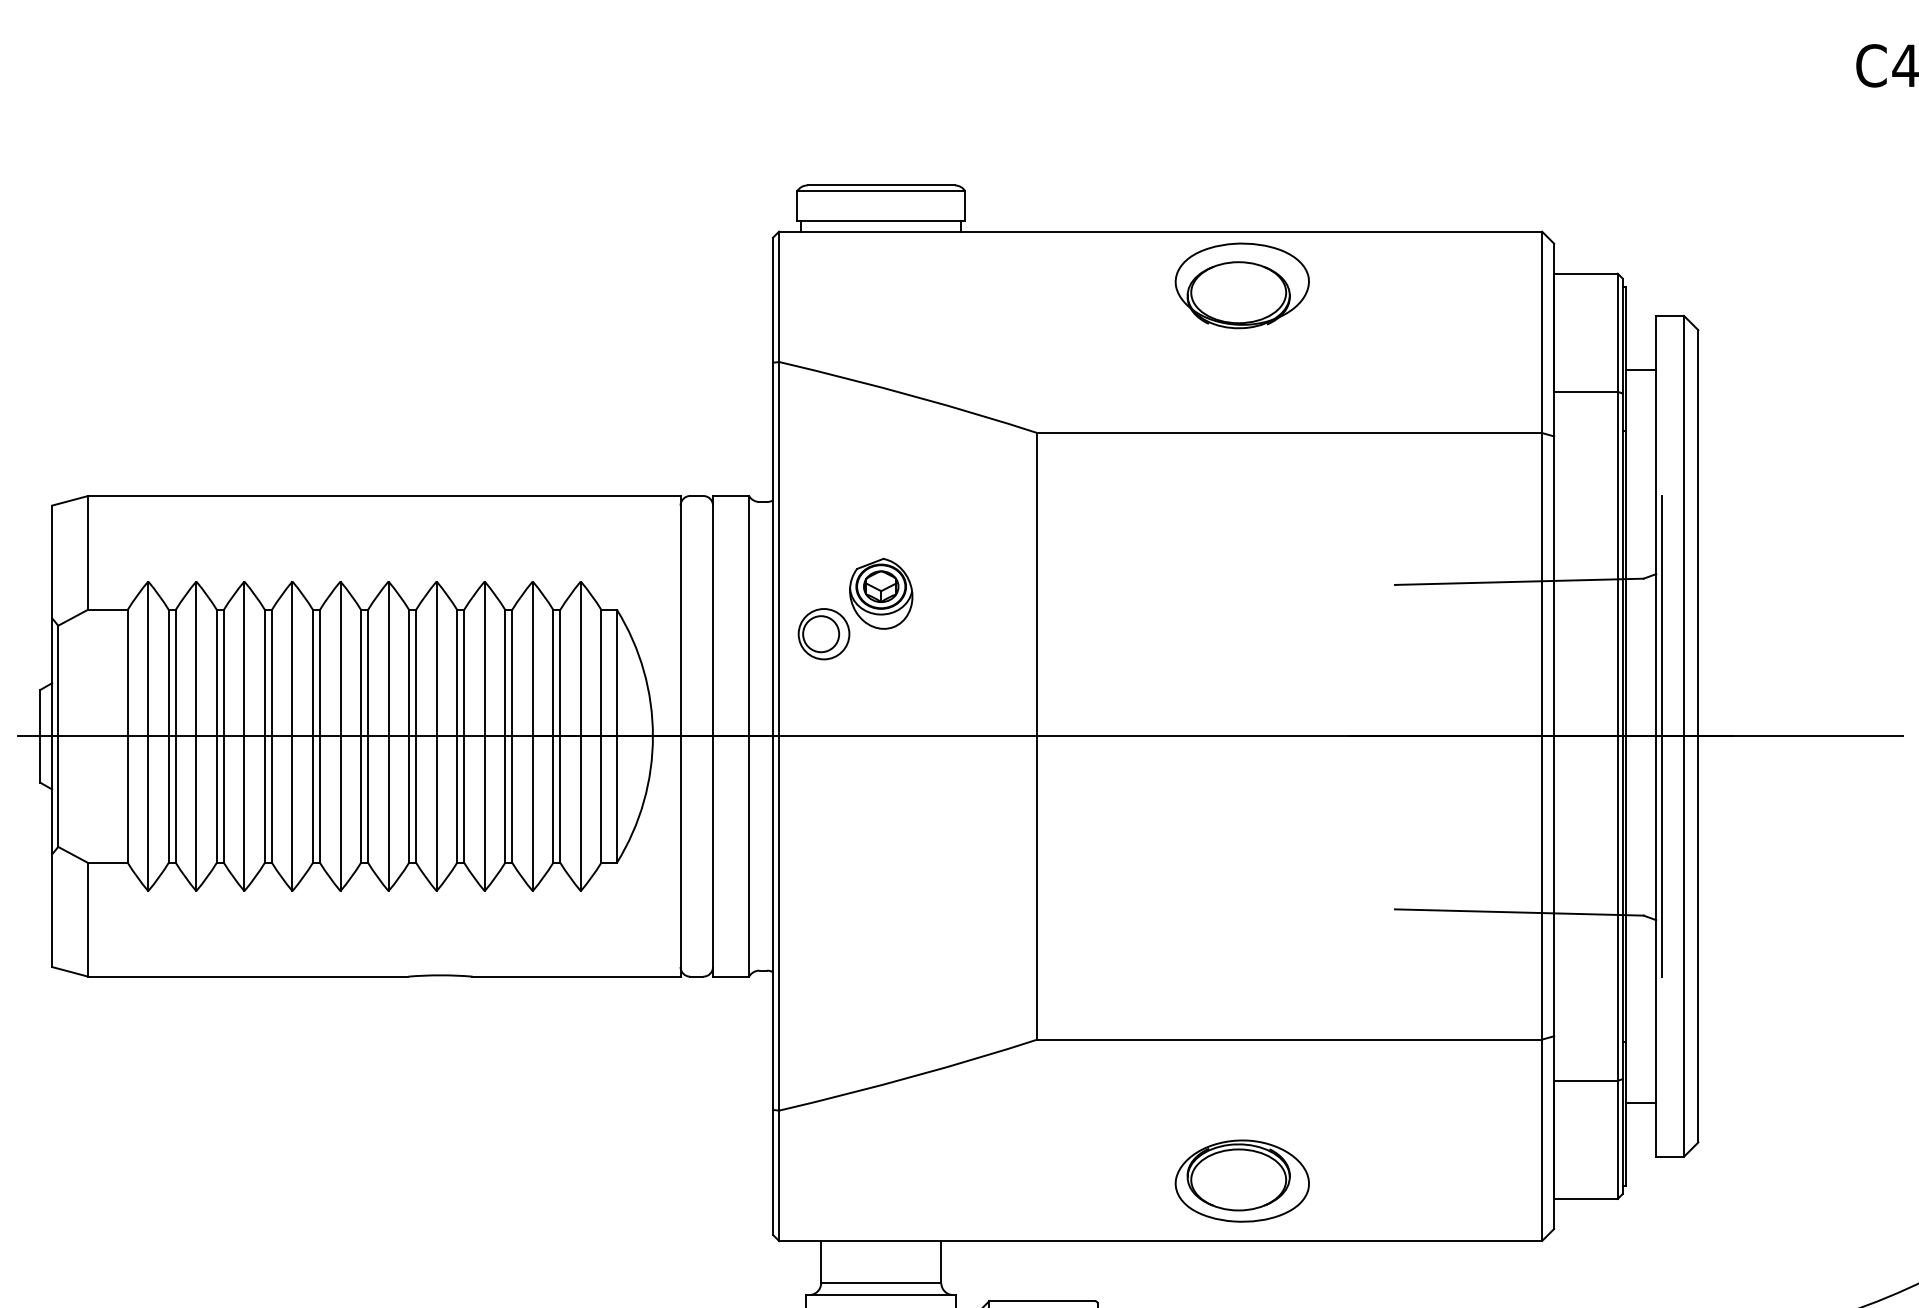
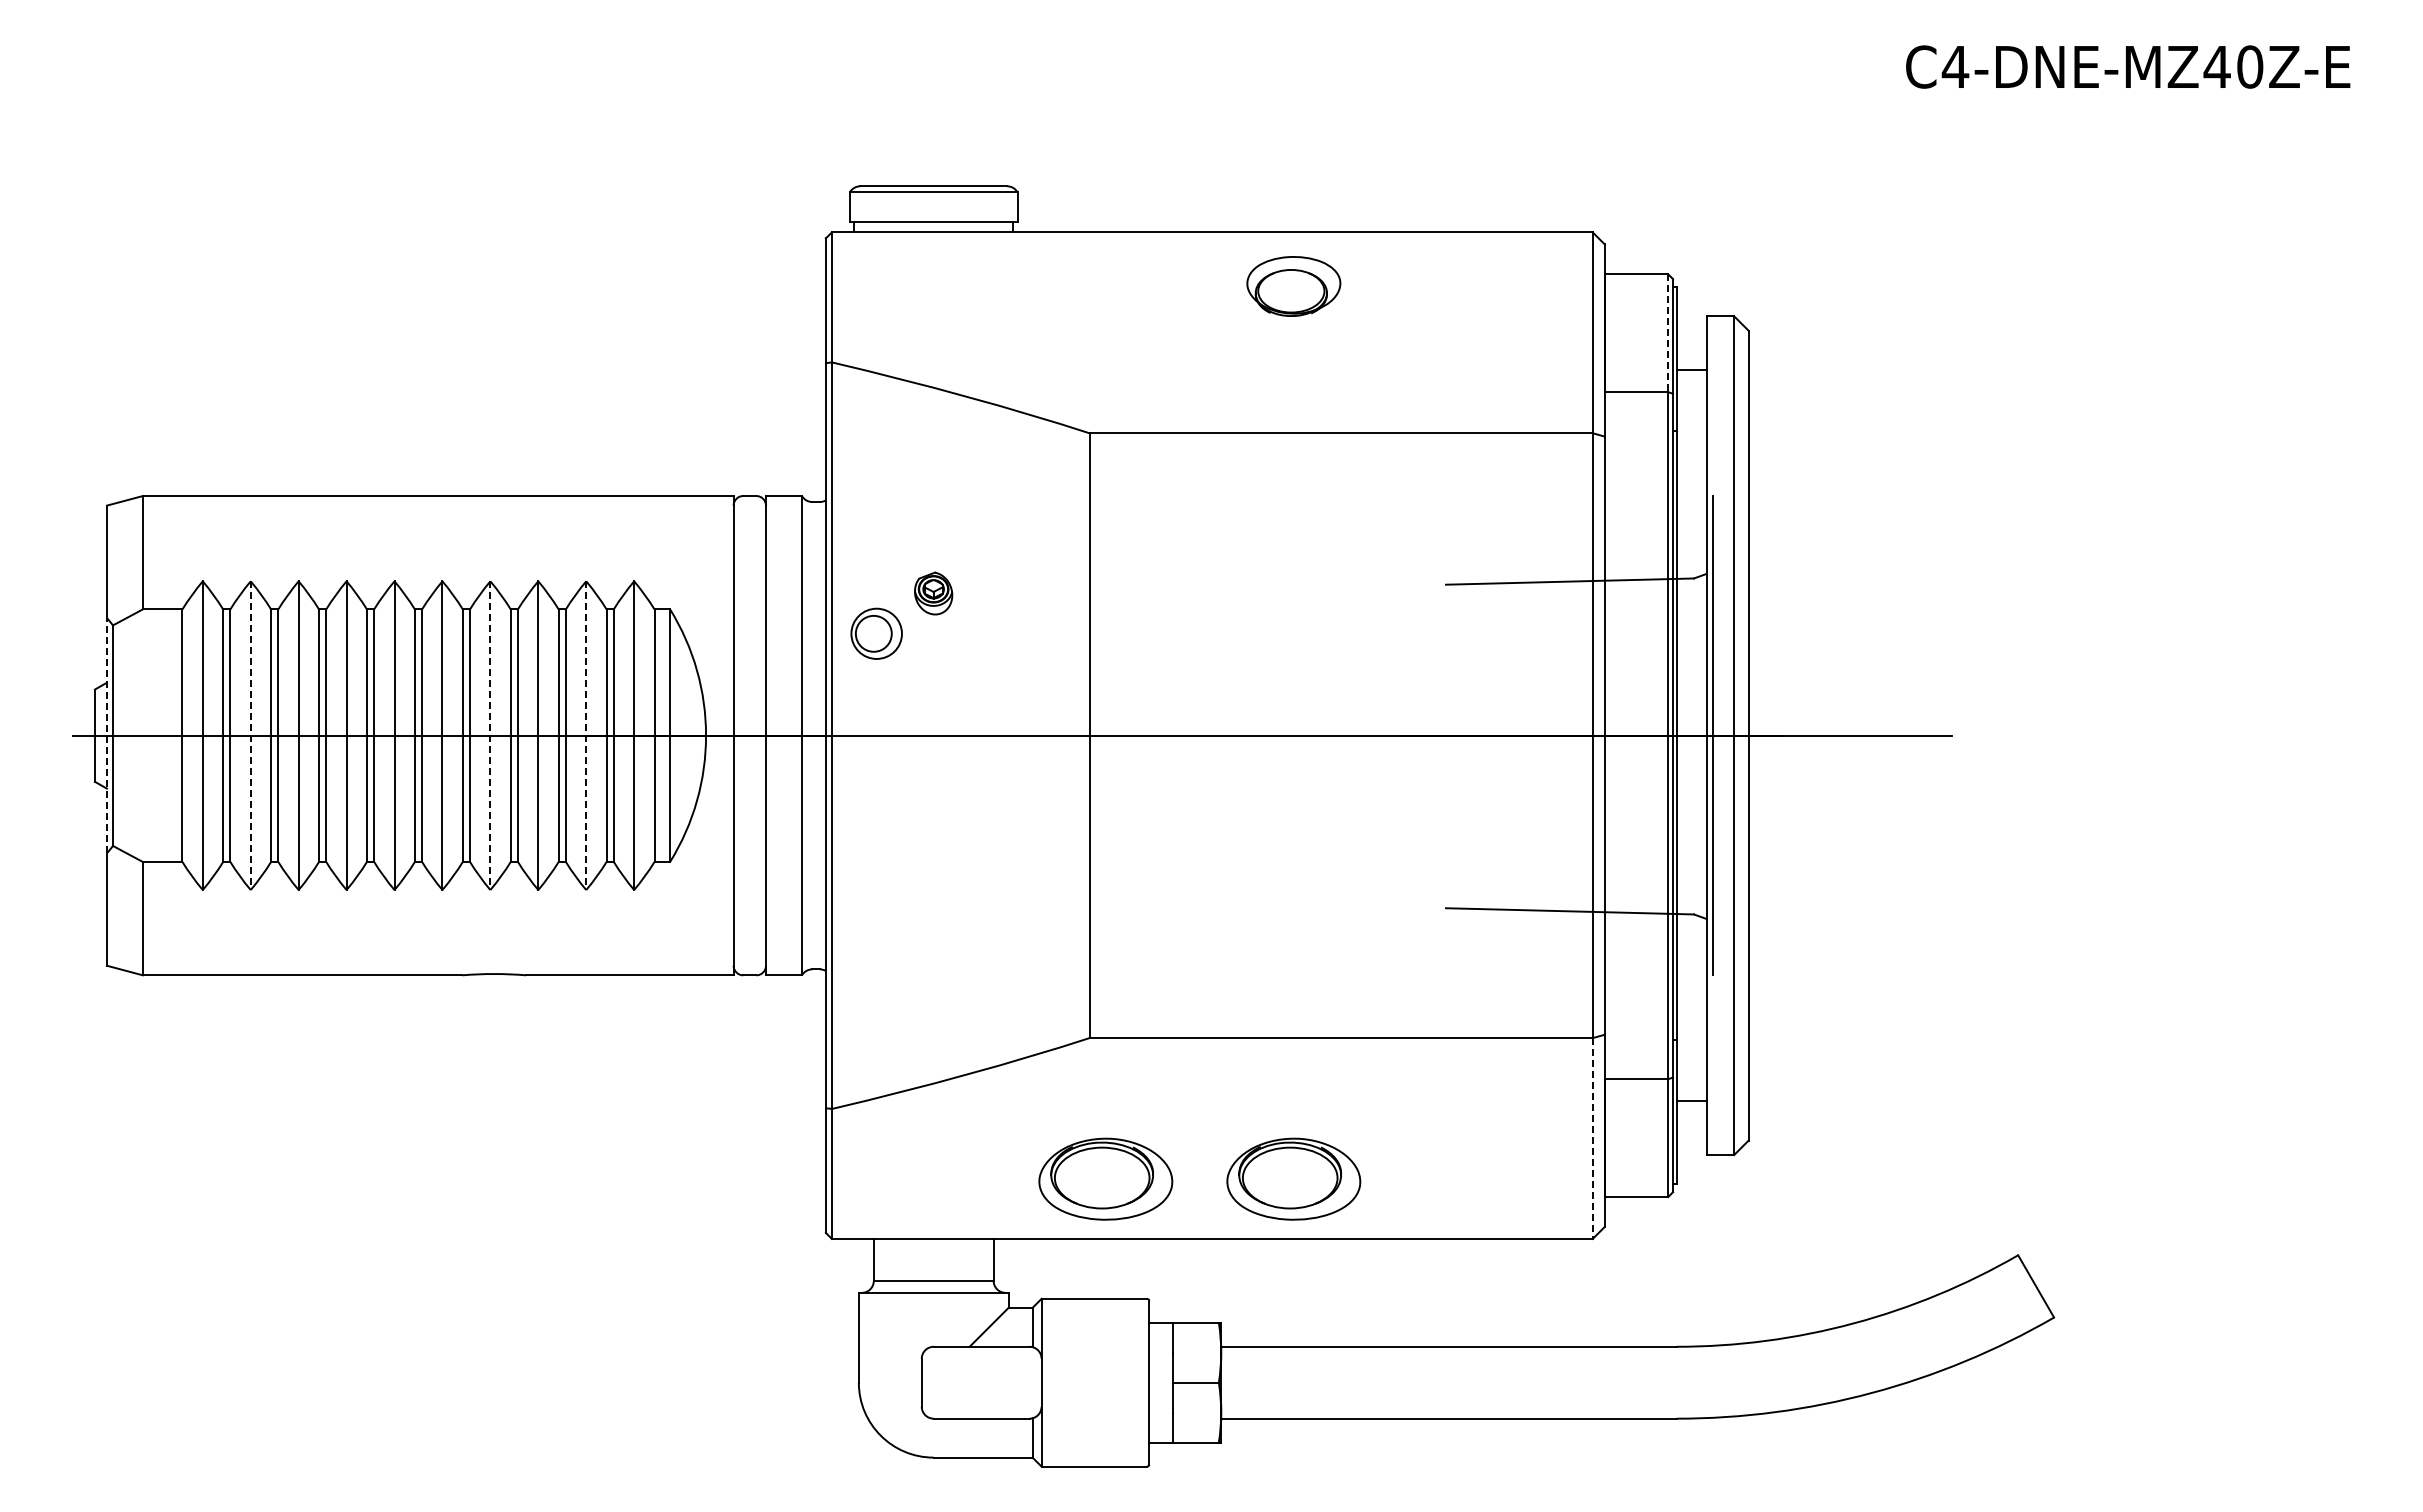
part: (1242, 285) -> (1293, 286), size x0.7
line: (1618, 333) -> (1668, 333), solid -> dashed
part: (881, 593) -> (933, 593), size x0.6
line: (51, 736) -> (106, 735), solid -> dashed
line: (196, 737) -> (250, 736), solid -> dashed
line: (436, 737) -> (490, 736), solid -> dashed
line: (533, 737) -> (586, 736), solid -> dashed
line: (1541, 1141) -> (1592, 1139), solid -> dashed
part: (1053, 1180) -> (1105, 1178), added

